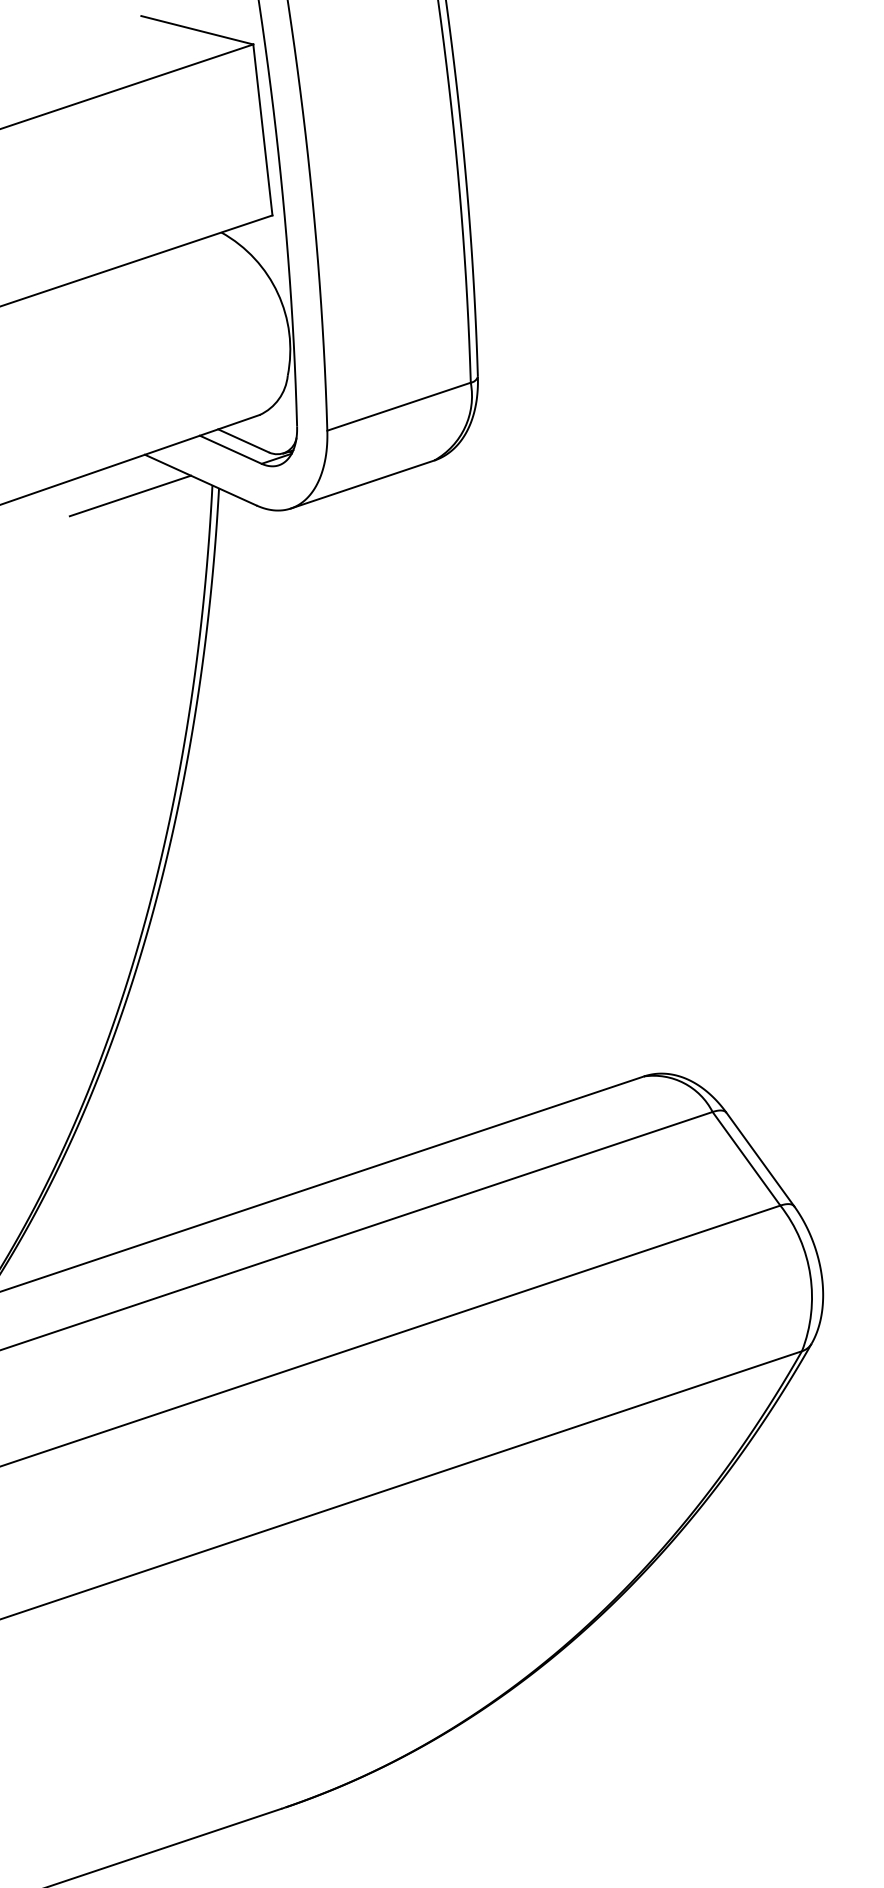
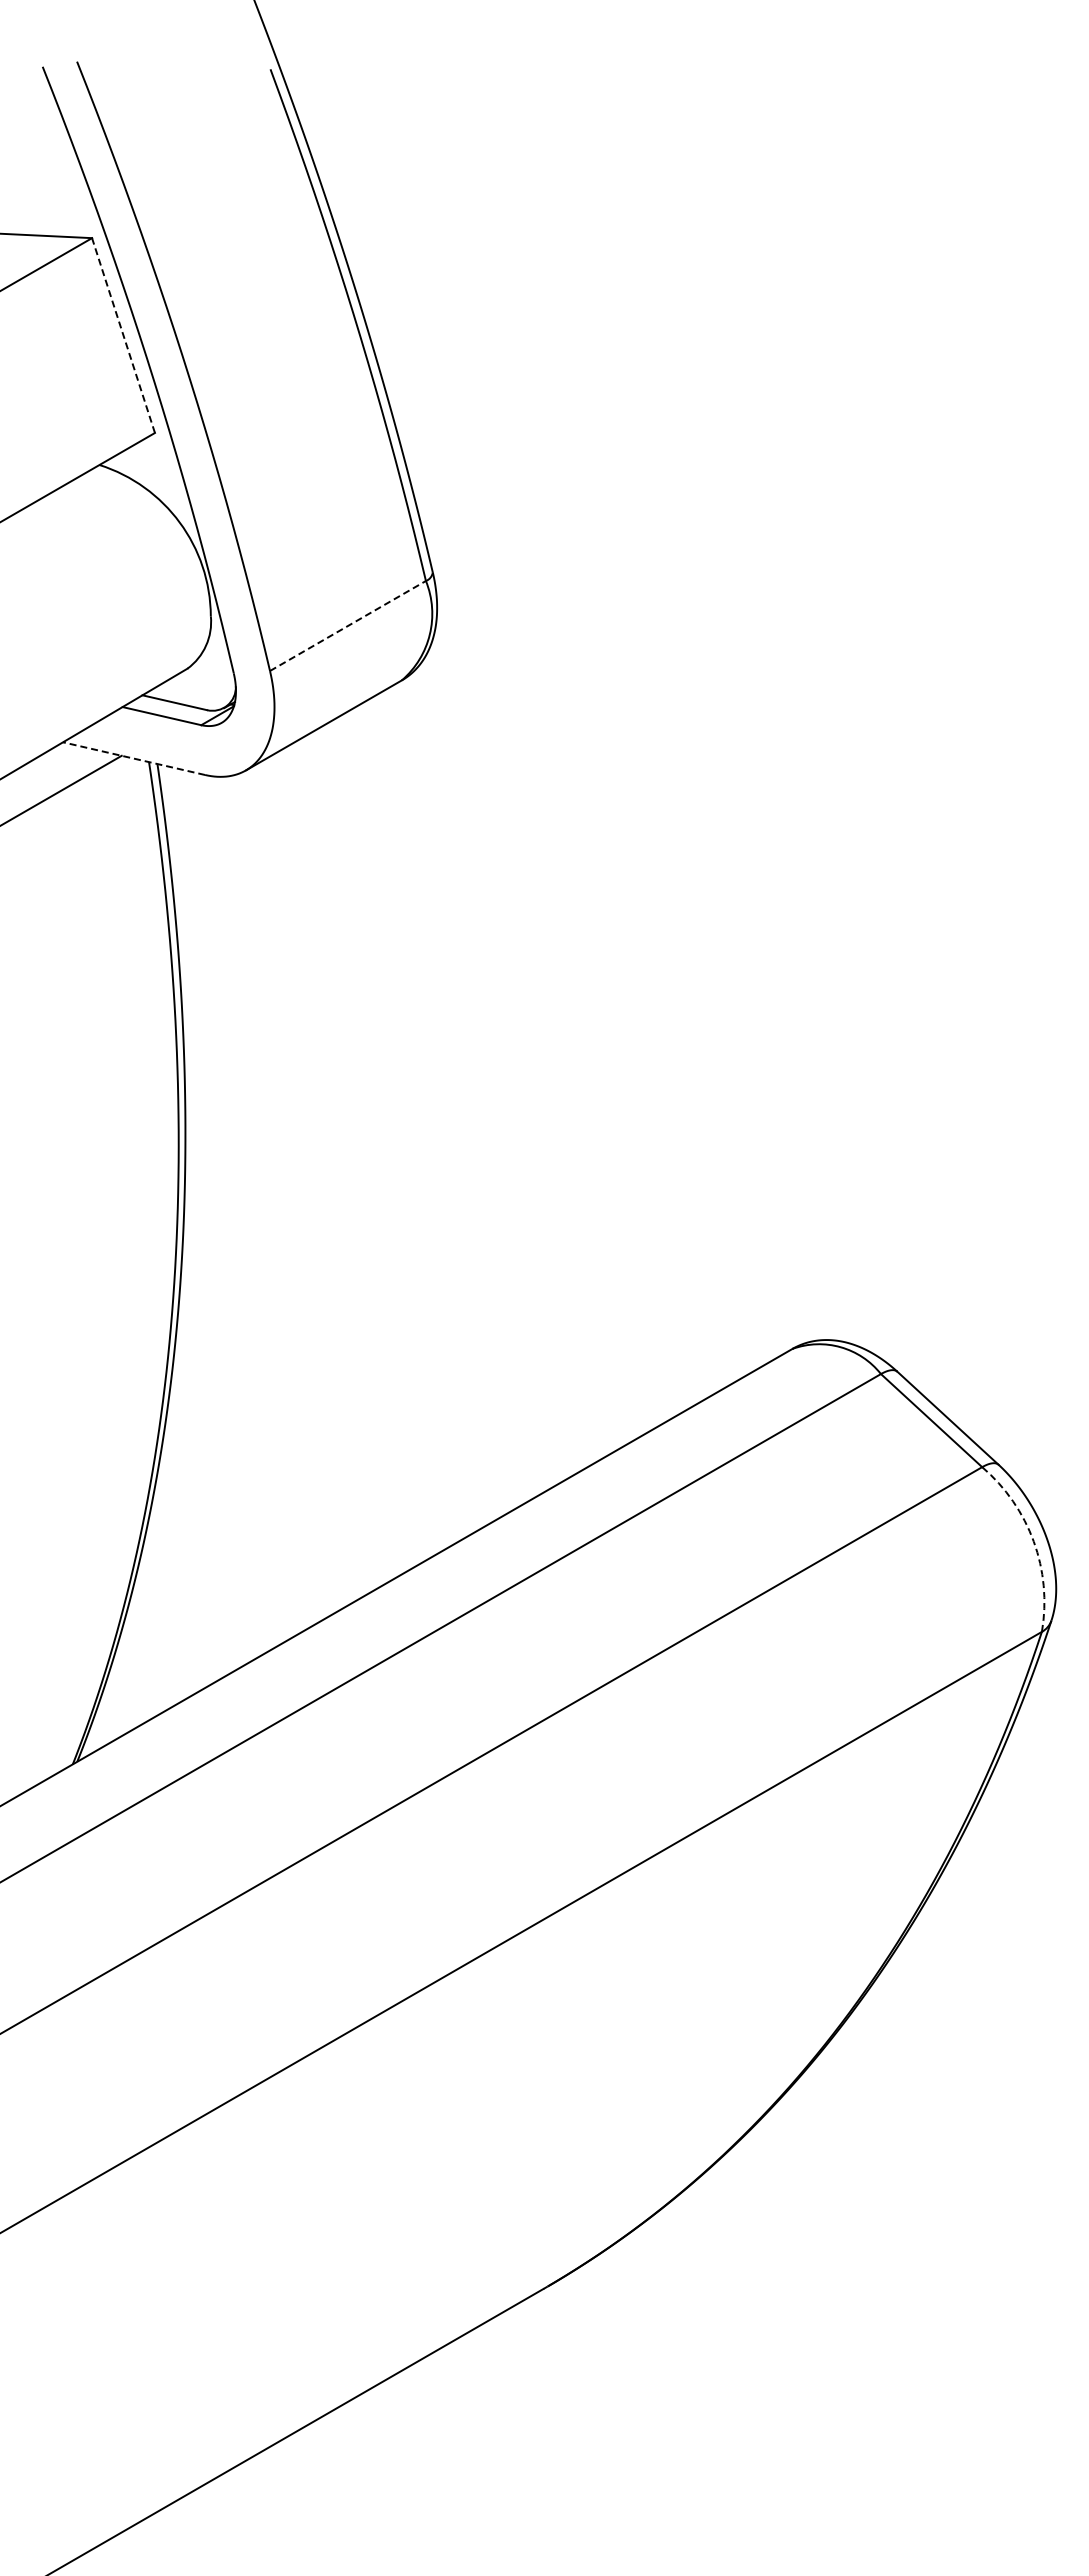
line: (262, 129) -> (123, 335), solid -> dashed
line: (399, 406) -> (348, 625), solid -> dashed
line: (201, 480) -> (134, 758), solid -> dashed
arc: (810, 1275) -> (1033, 1541), solid -> dashed

